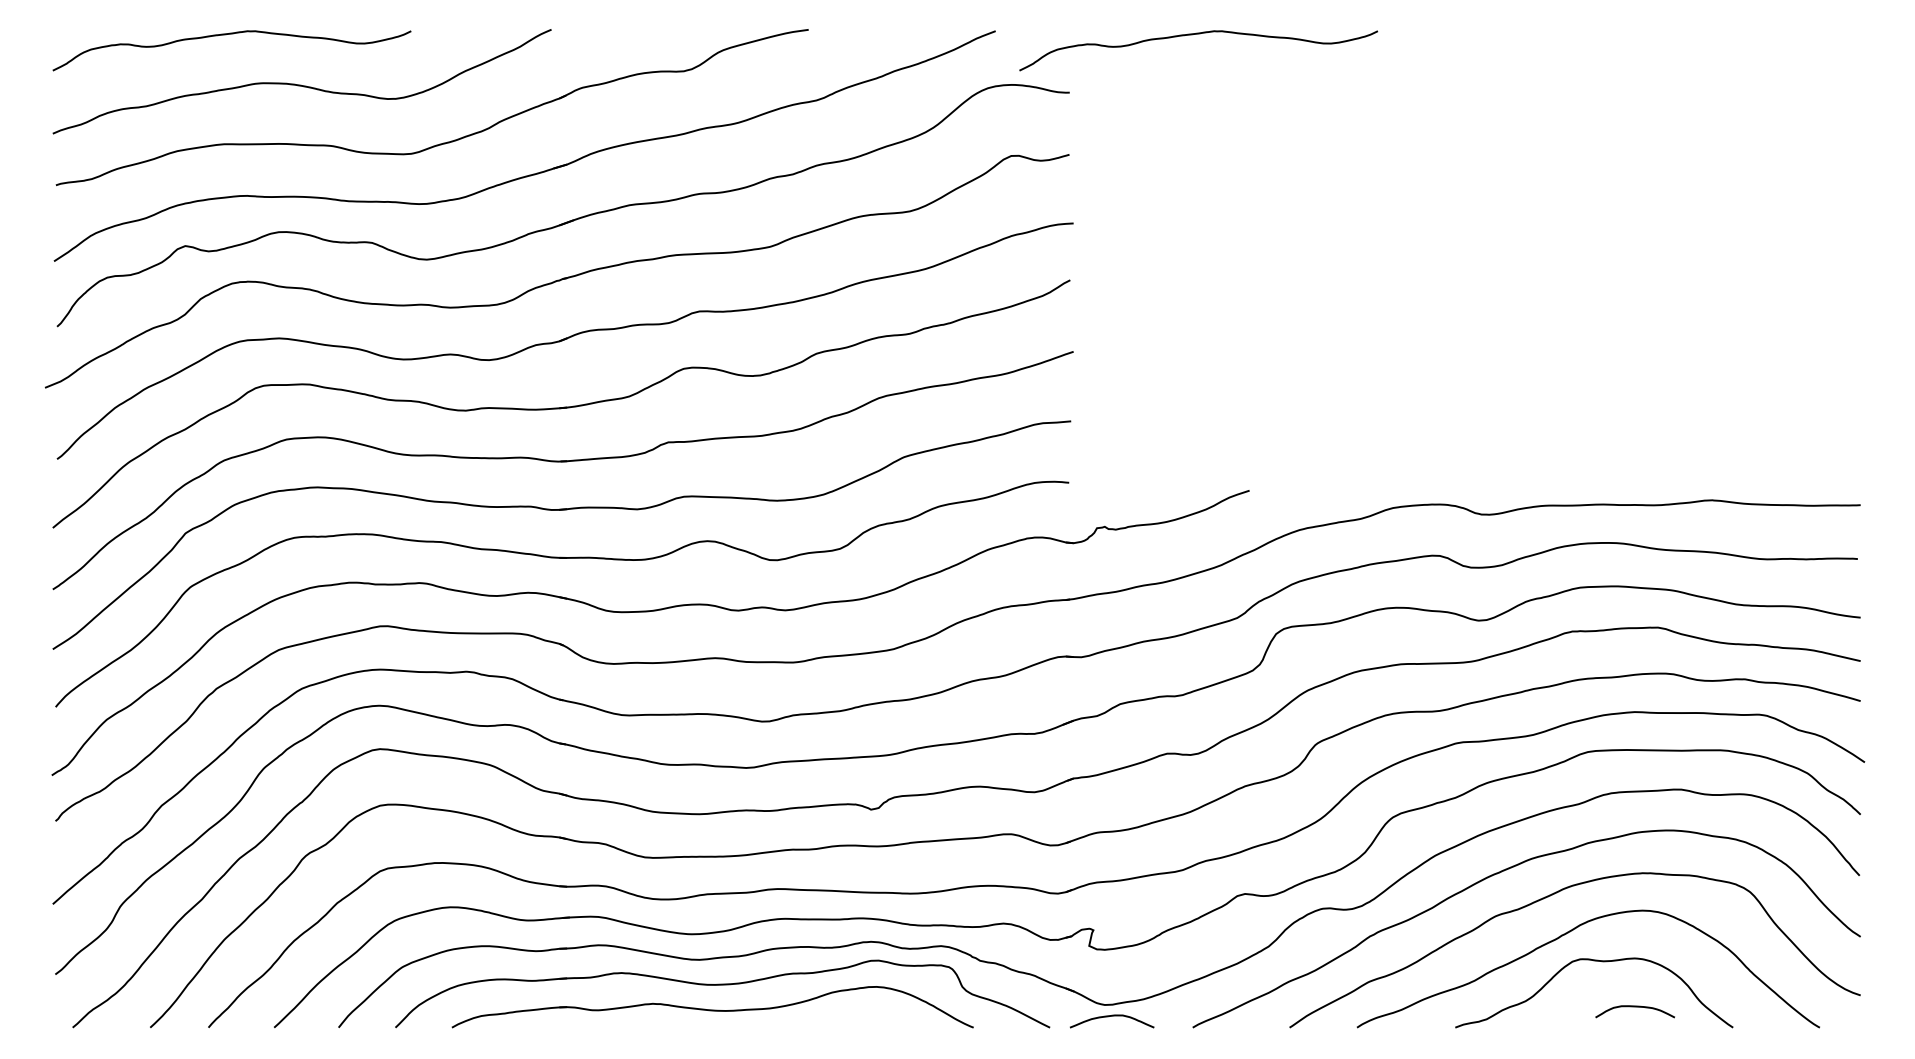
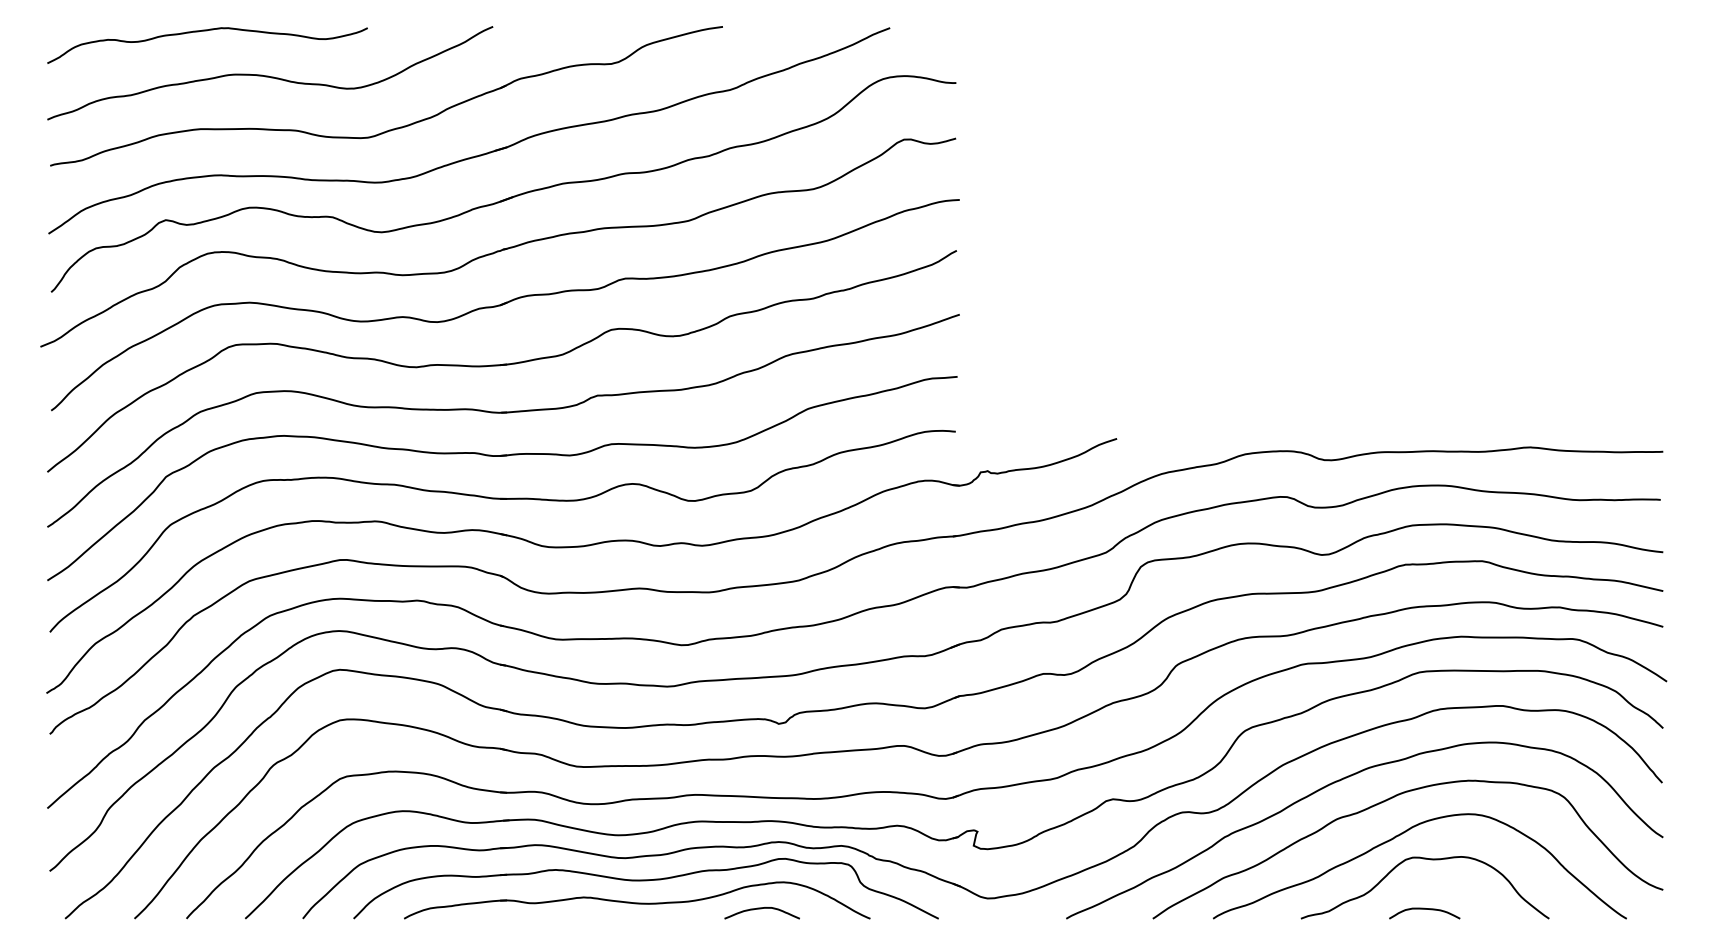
curve: (1198, 34) -> (1071, 31), removed
curve: (1634, 1007) -> (1424, 909), moved
curve: (1111, 1017) -> (761, 909), moved

